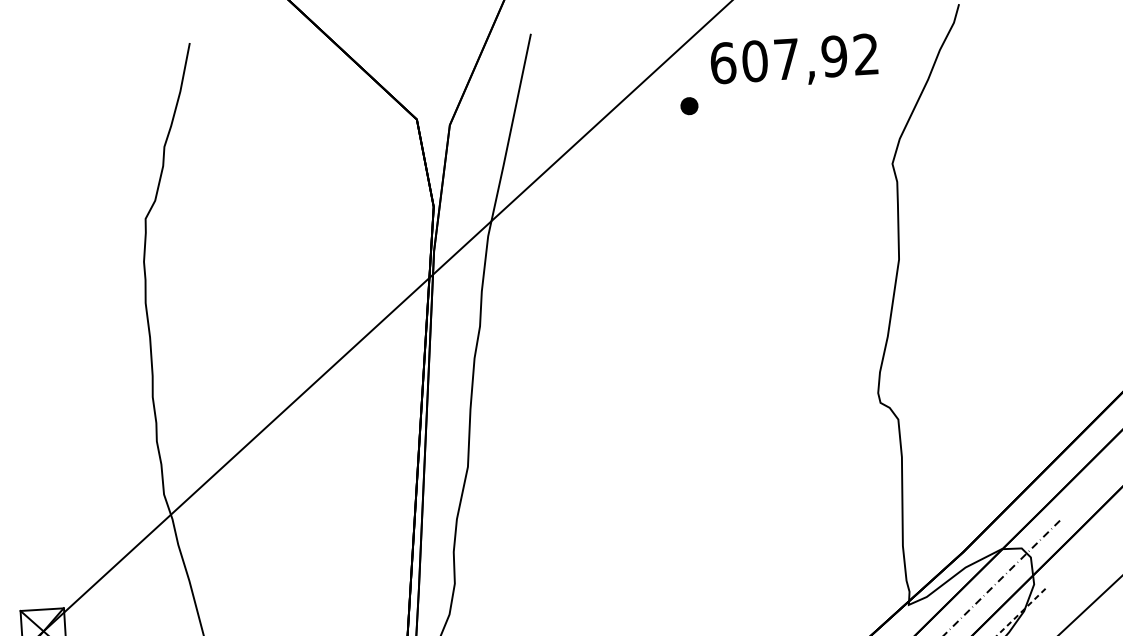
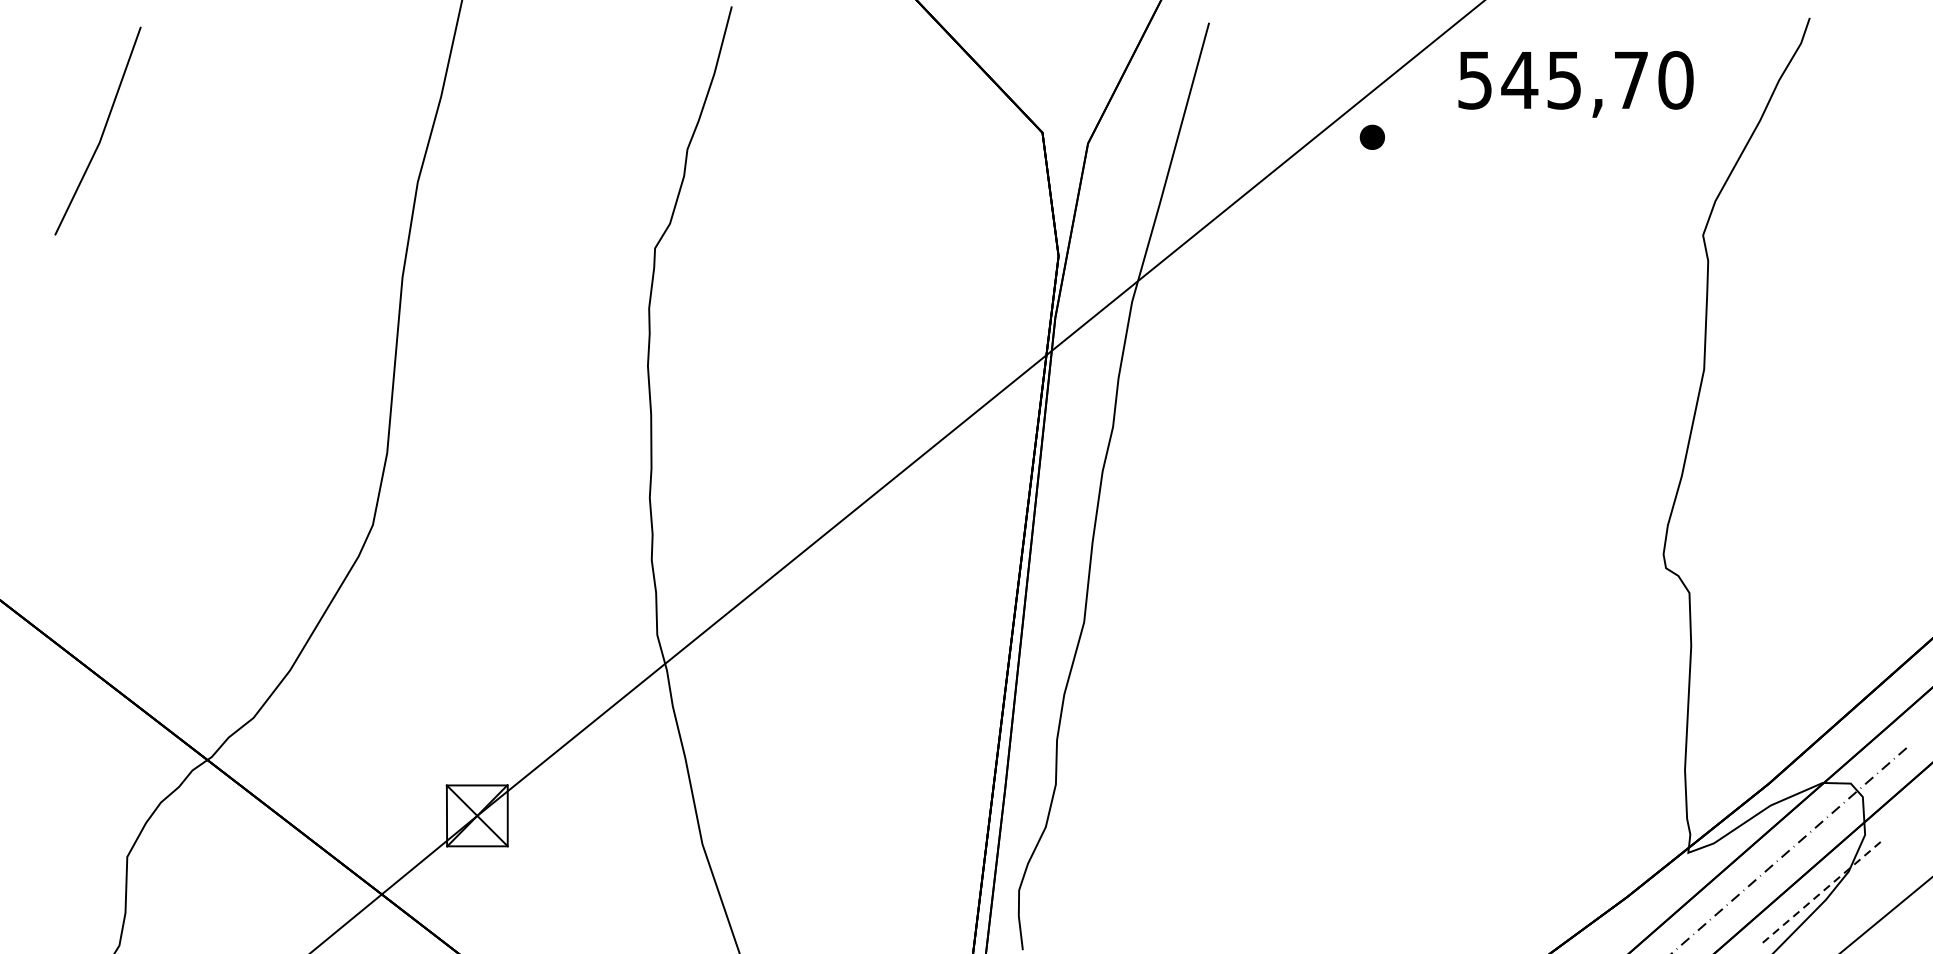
text: (794, 58) -> (1575, 79), 607,92 -> 545,70
part: (688, 105) -> (1371, 136), moved

